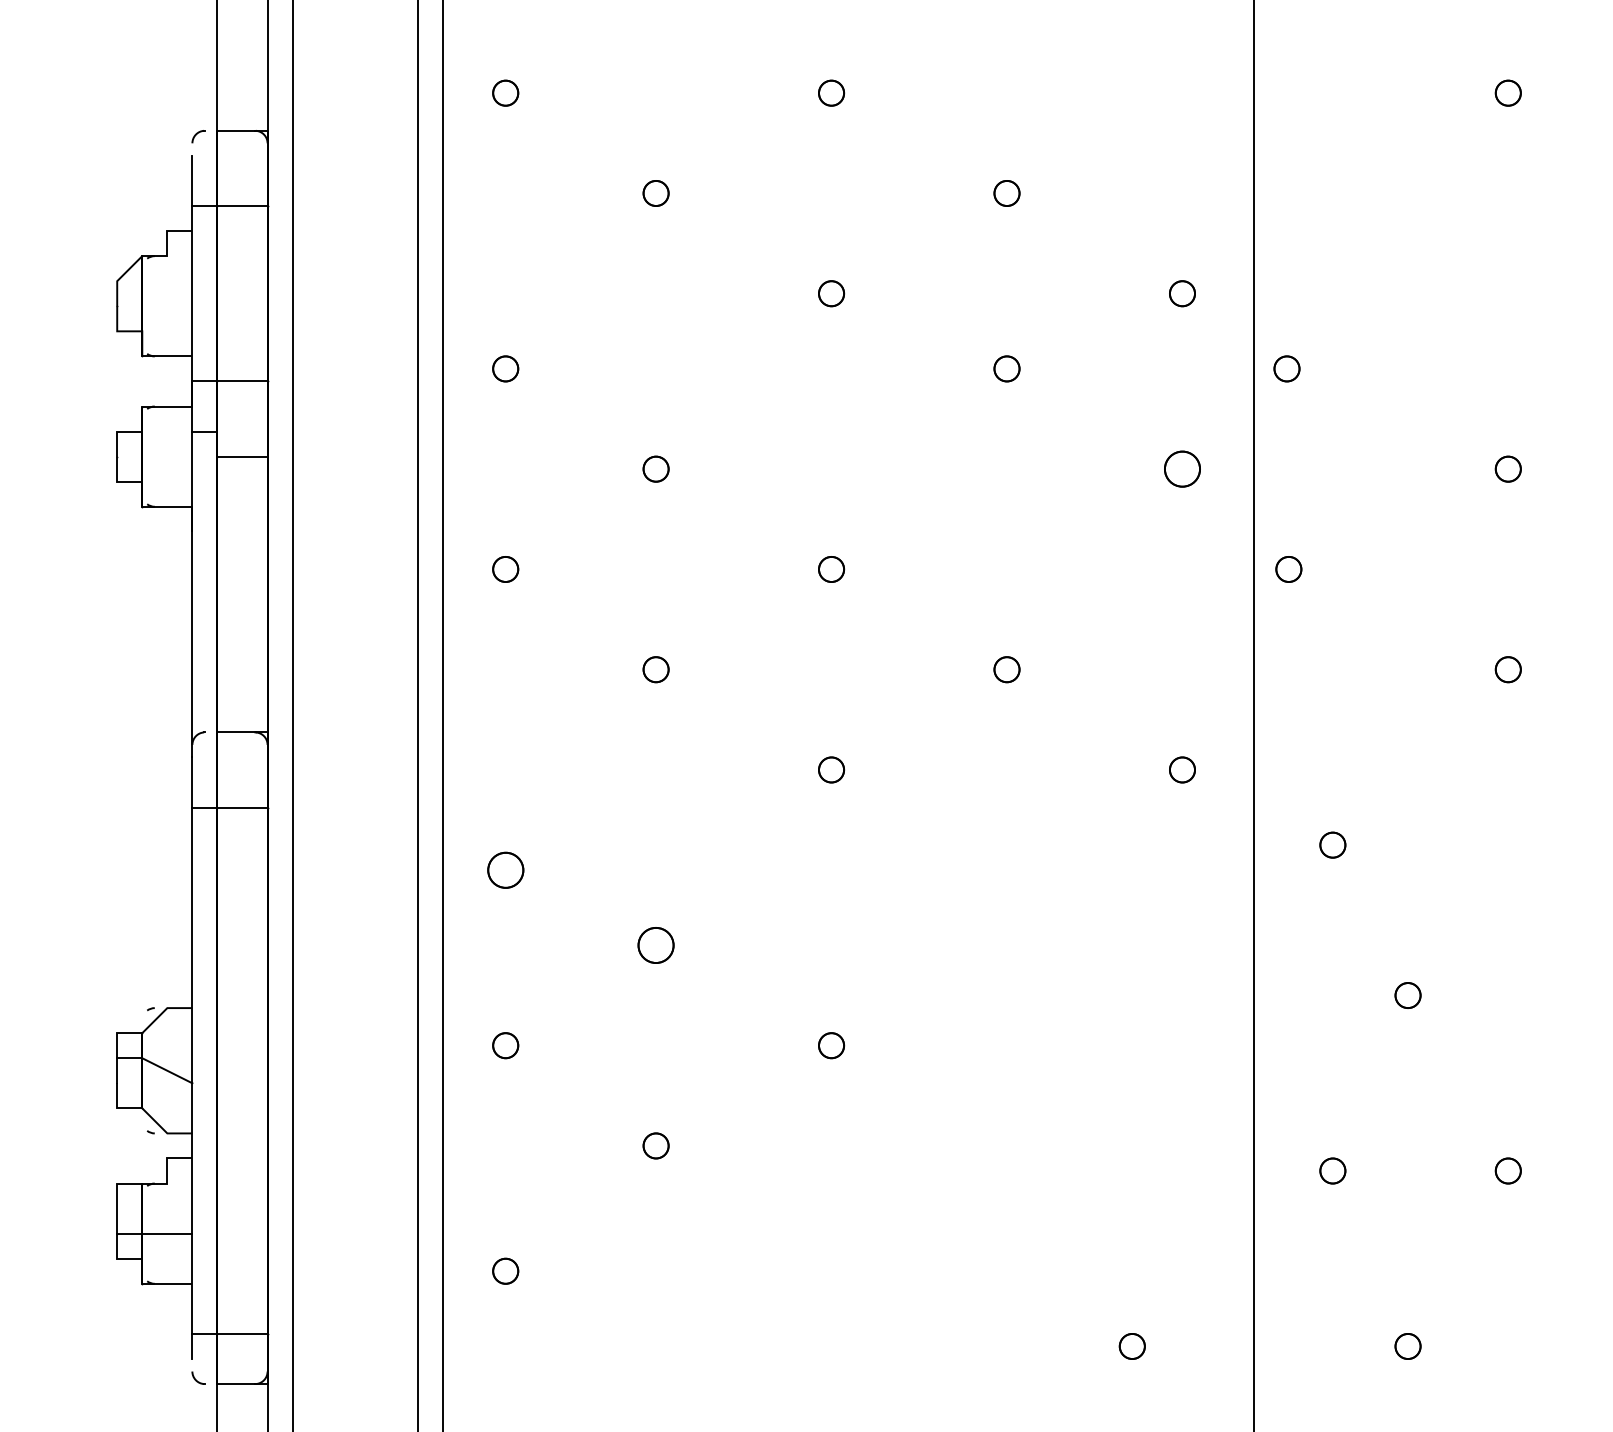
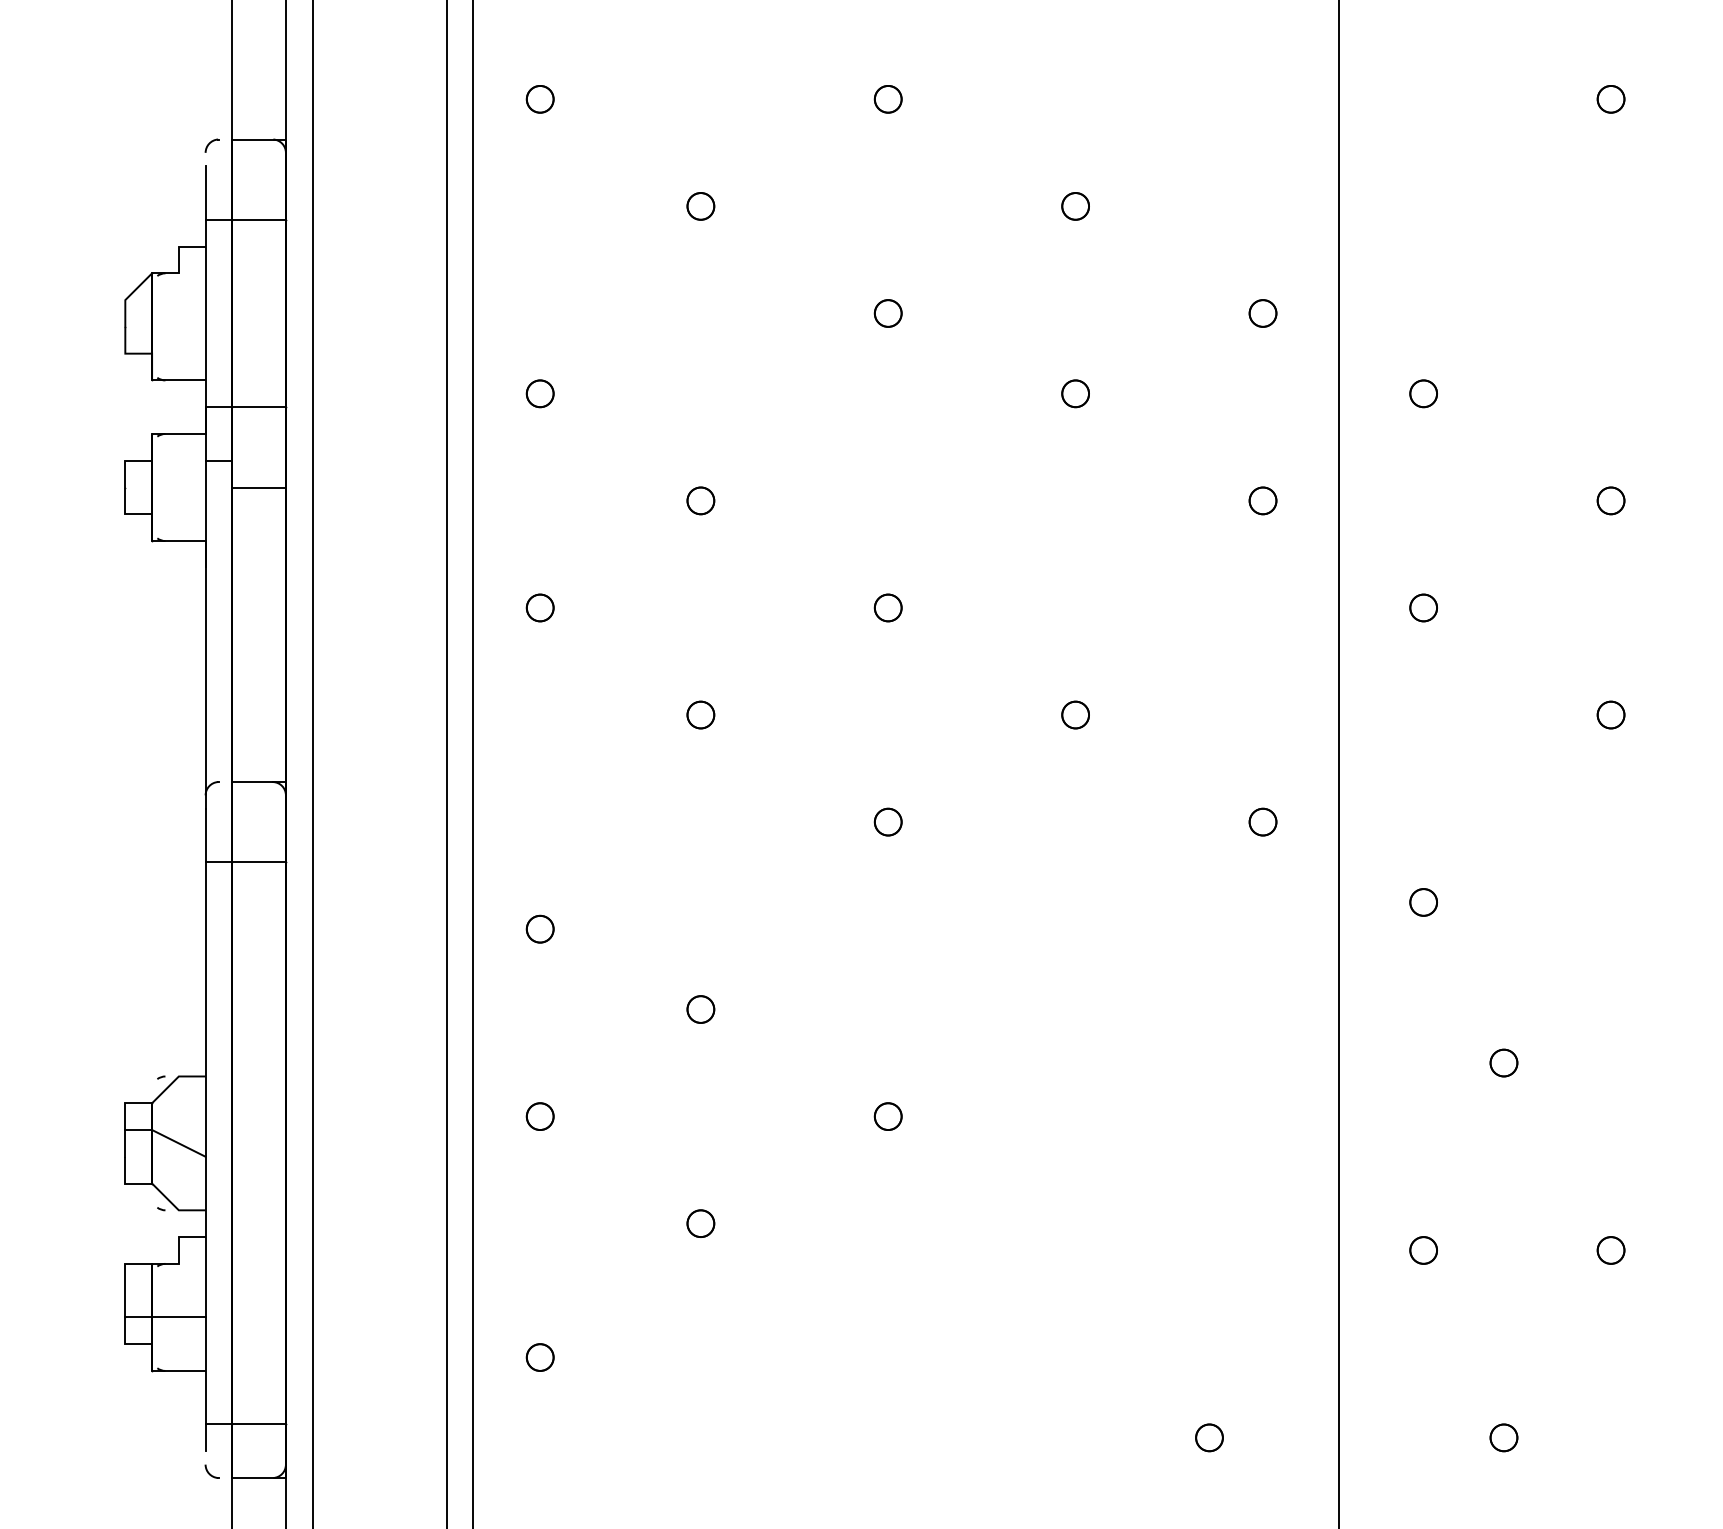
part: (1286, 368) -> (1423, 393), moved
part: (1181, 468) -> (1262, 500), size x0.71
part: (1288, 569) -> (1423, 607), moved
part: (505, 869) -> (539, 928), size x0.71
part: (655, 945) -> (700, 1009), size x0.71

